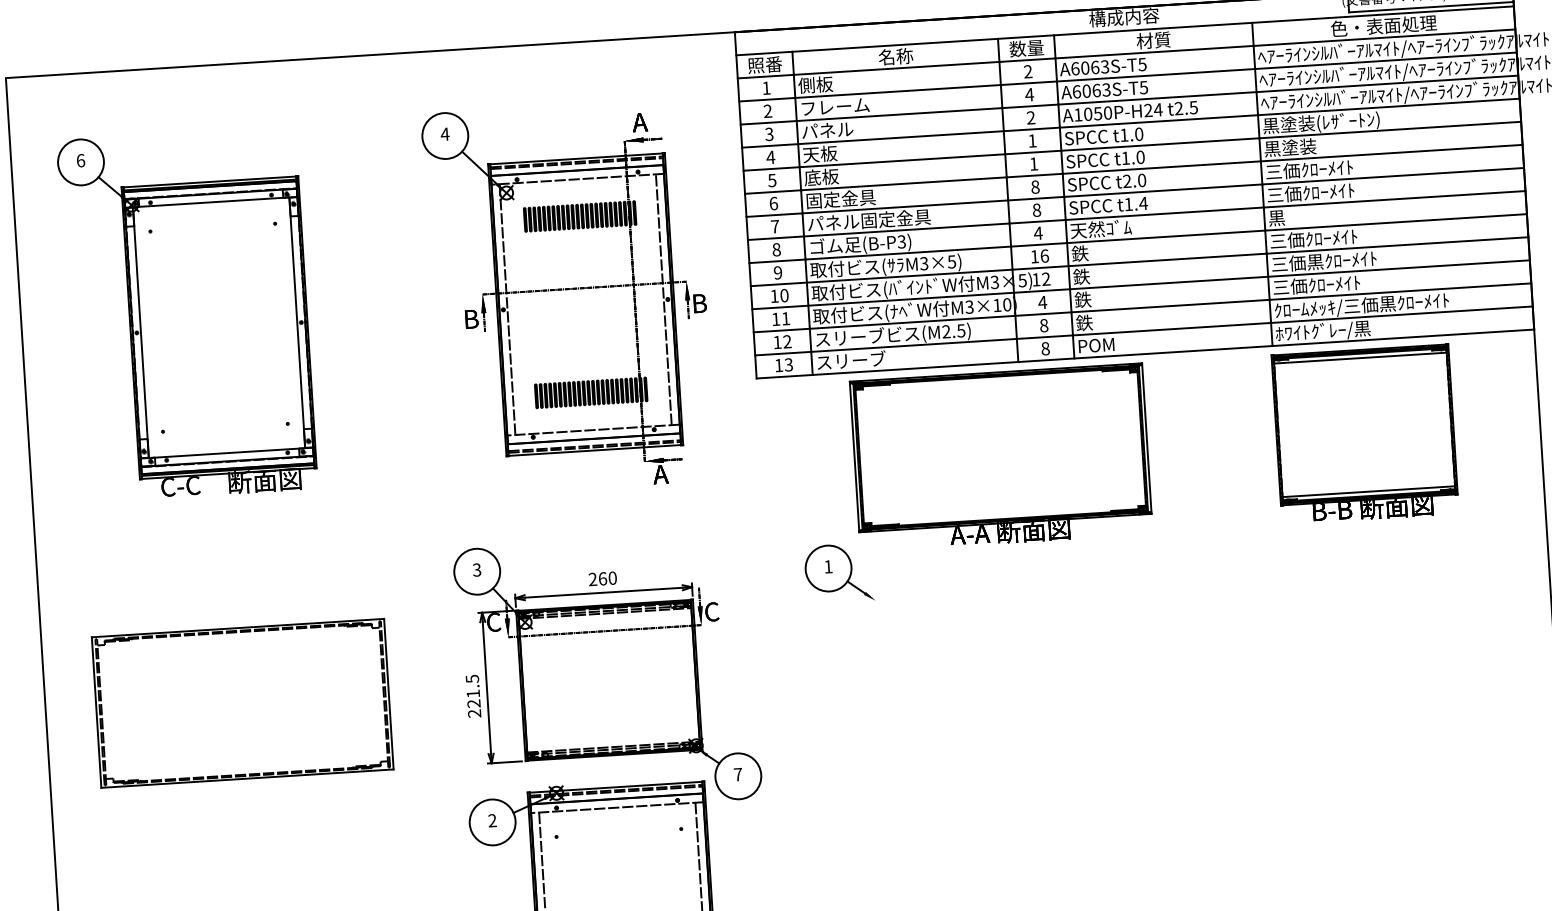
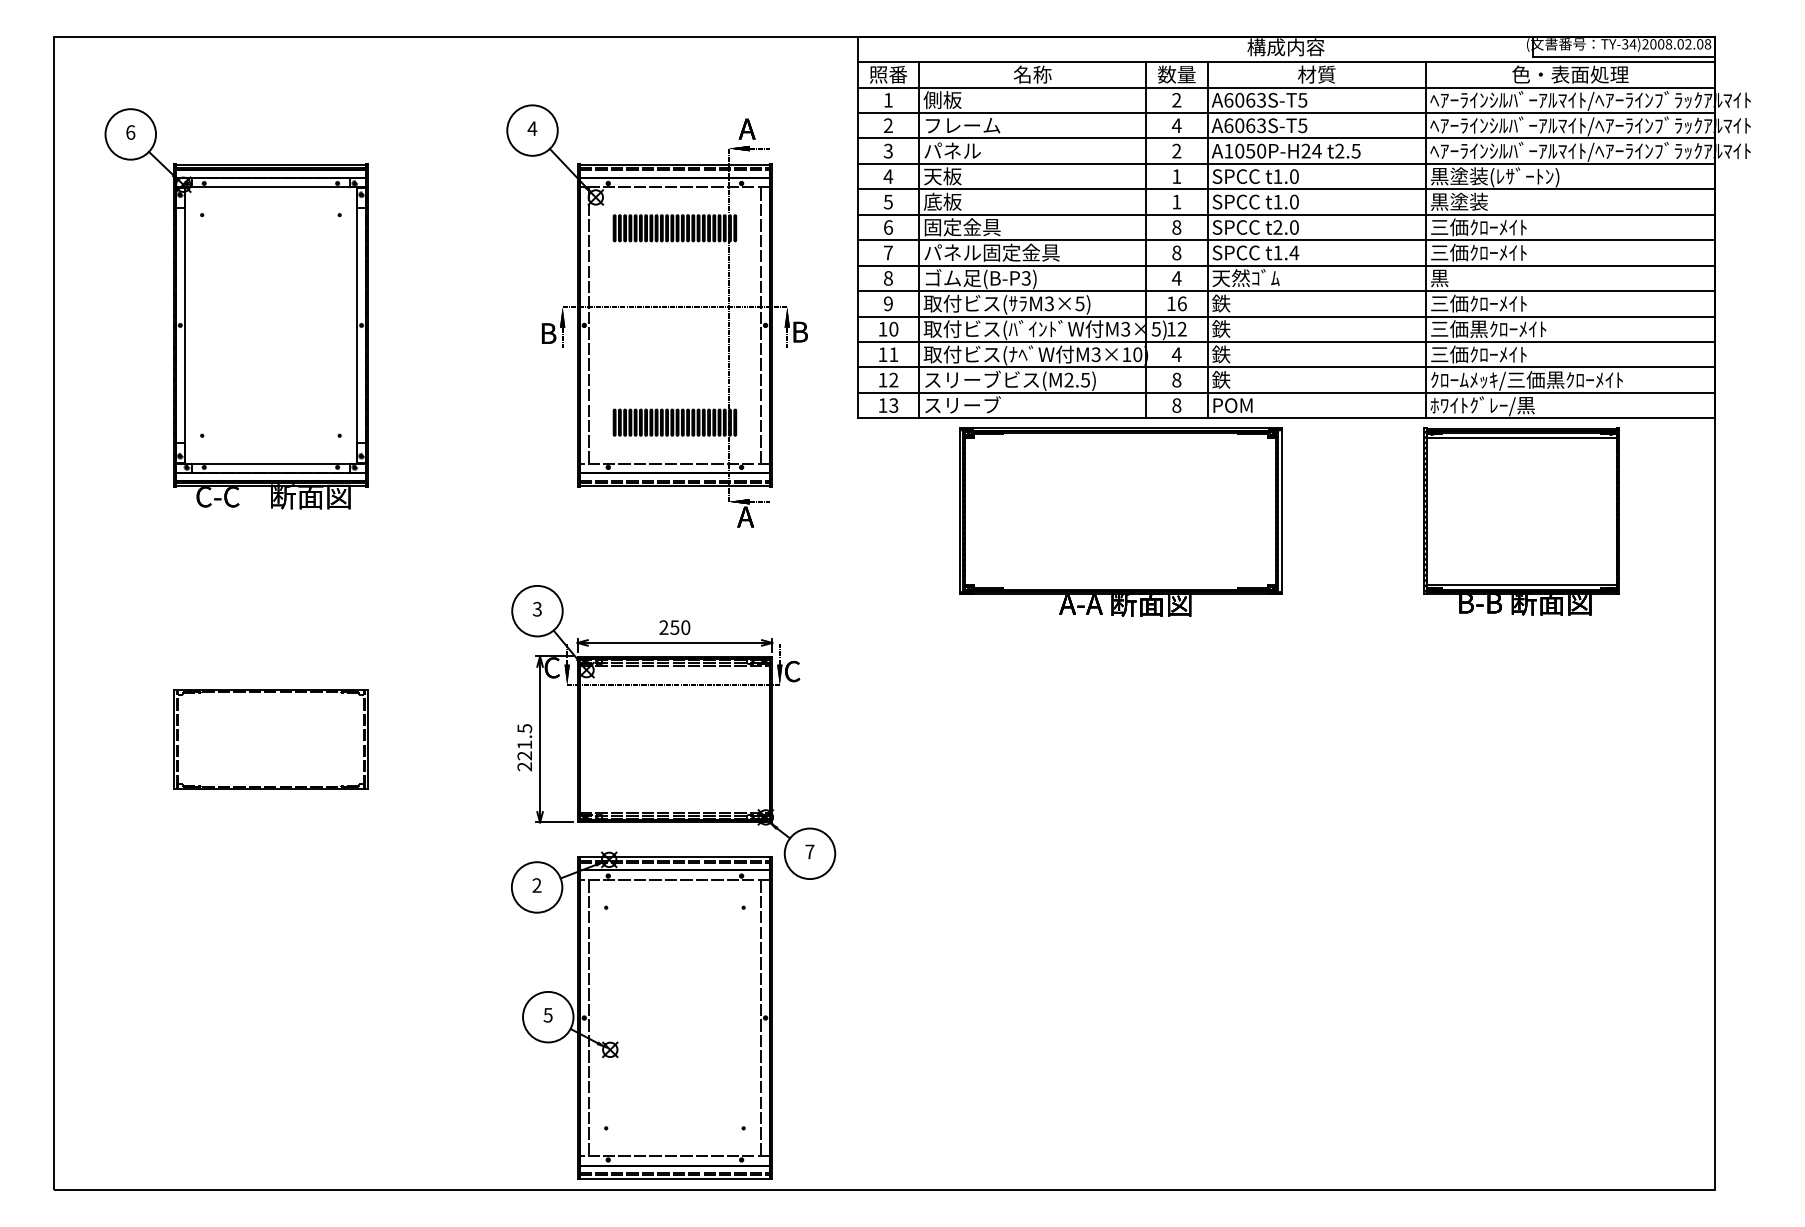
part: (838, 572) -> (934, 637), removed
text: (602, 578) -> (674, 627), 260 -> 250
part: (242, 703) -> (270, 739), size x0.6

